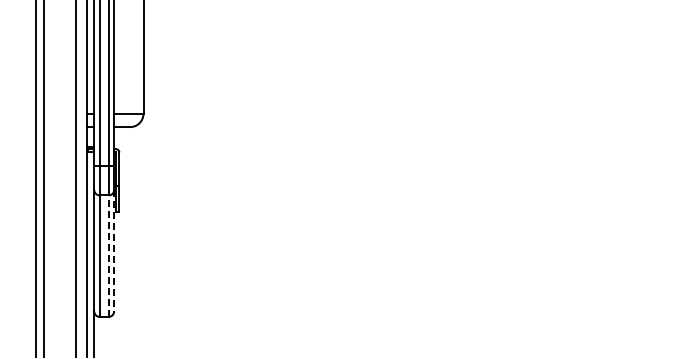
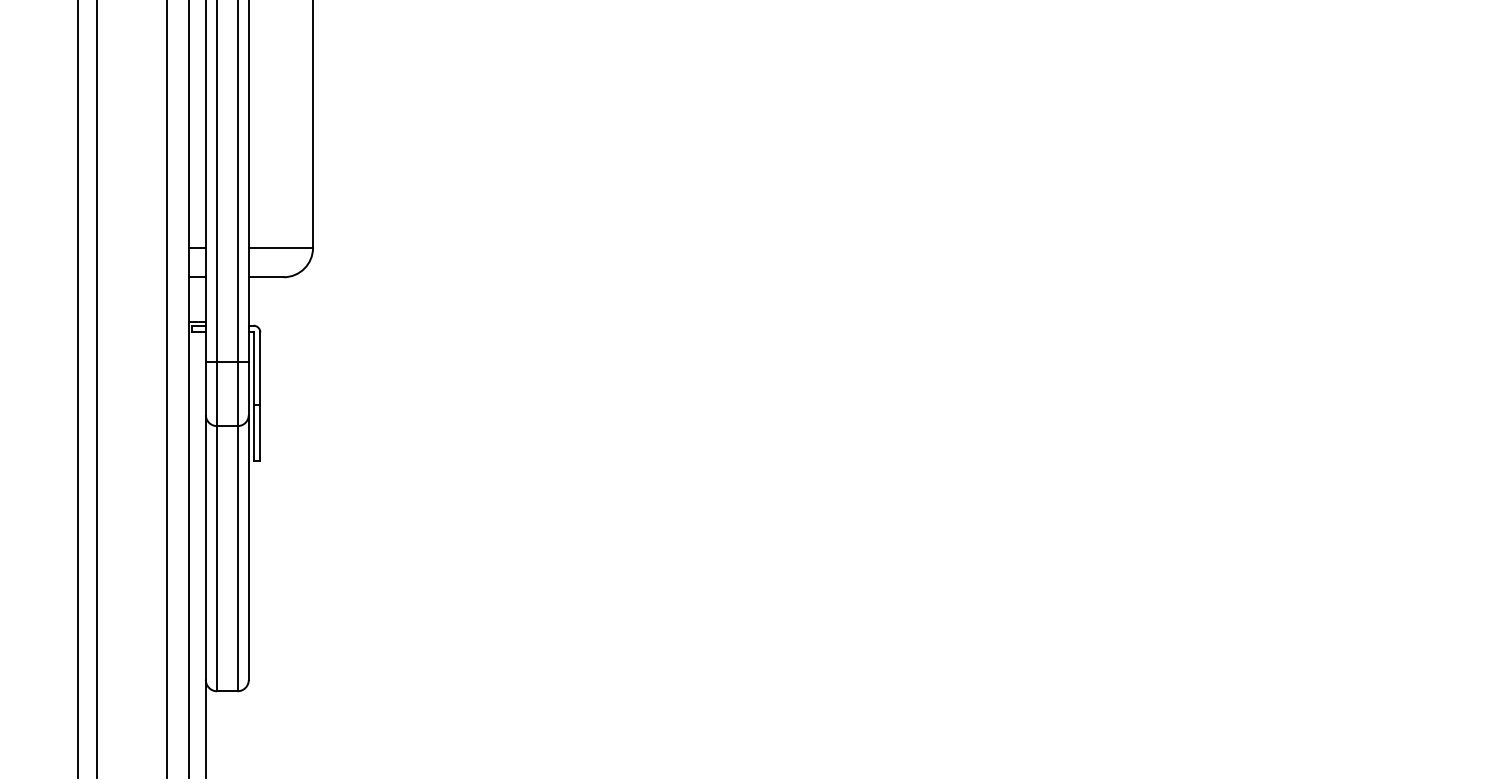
line: (114, 251) -> (249, 548), dashed -> solid
line: (108, 256) -> (236, 559), dashed -> solid

